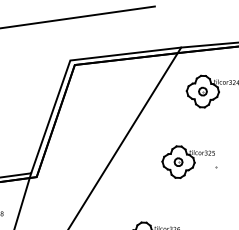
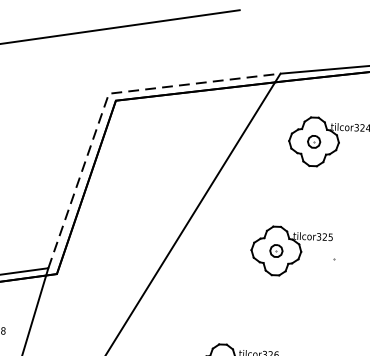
line: (69, 63) -> (107, 98), solid -> dashed

